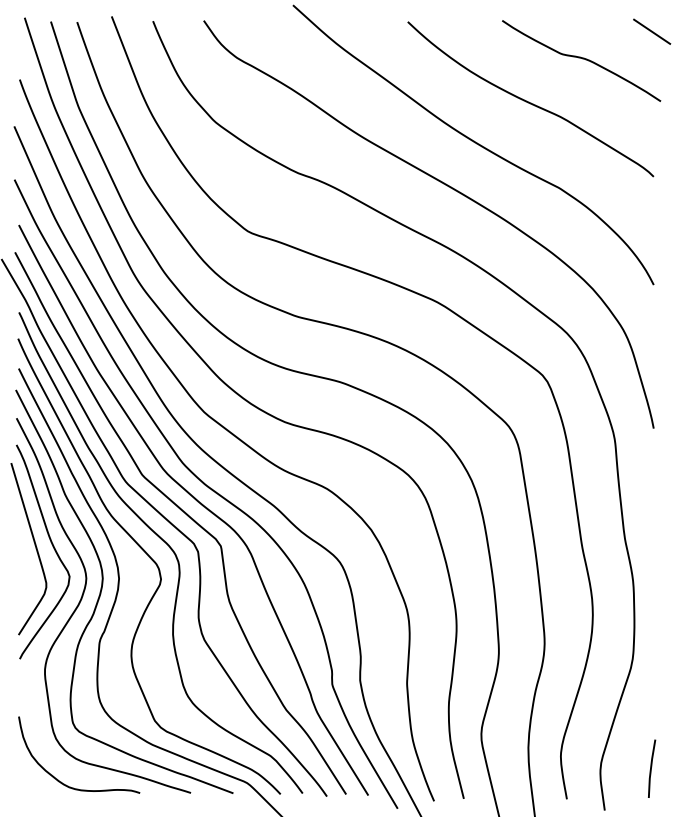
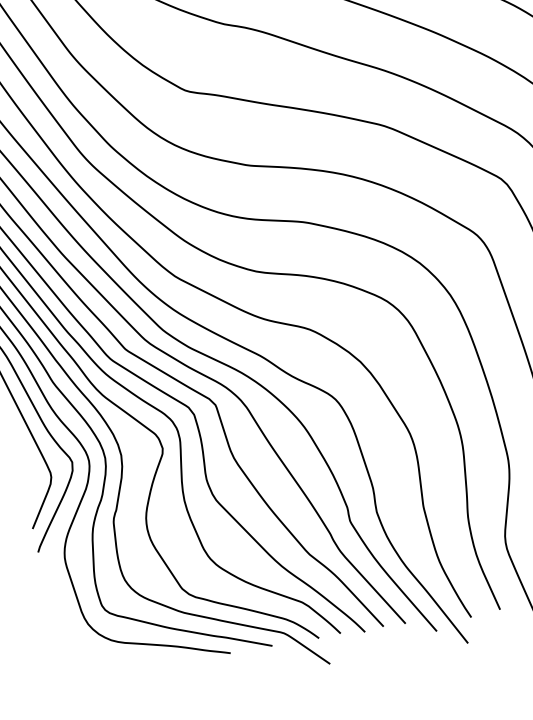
curve: (61, 781) -> (101, 665), removed

